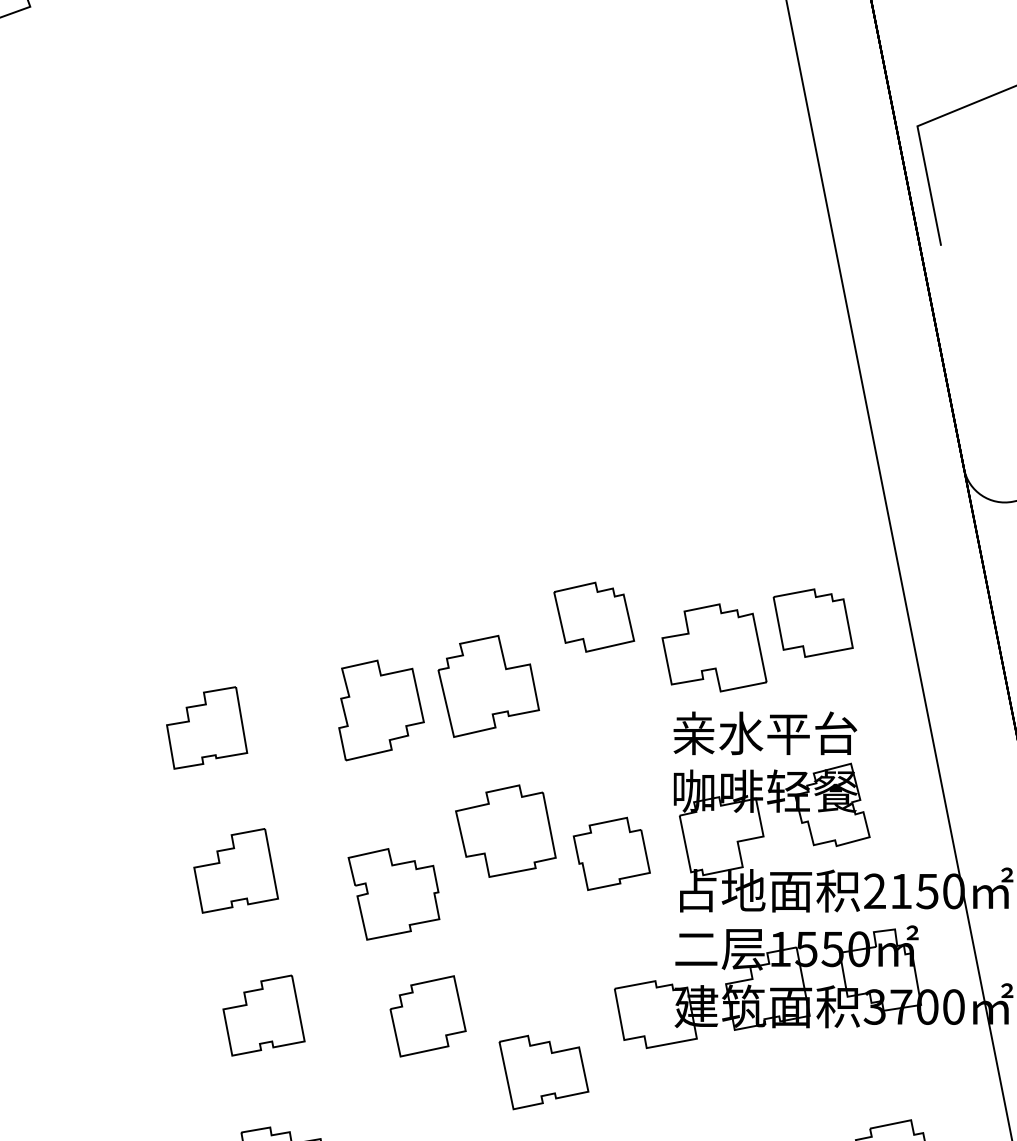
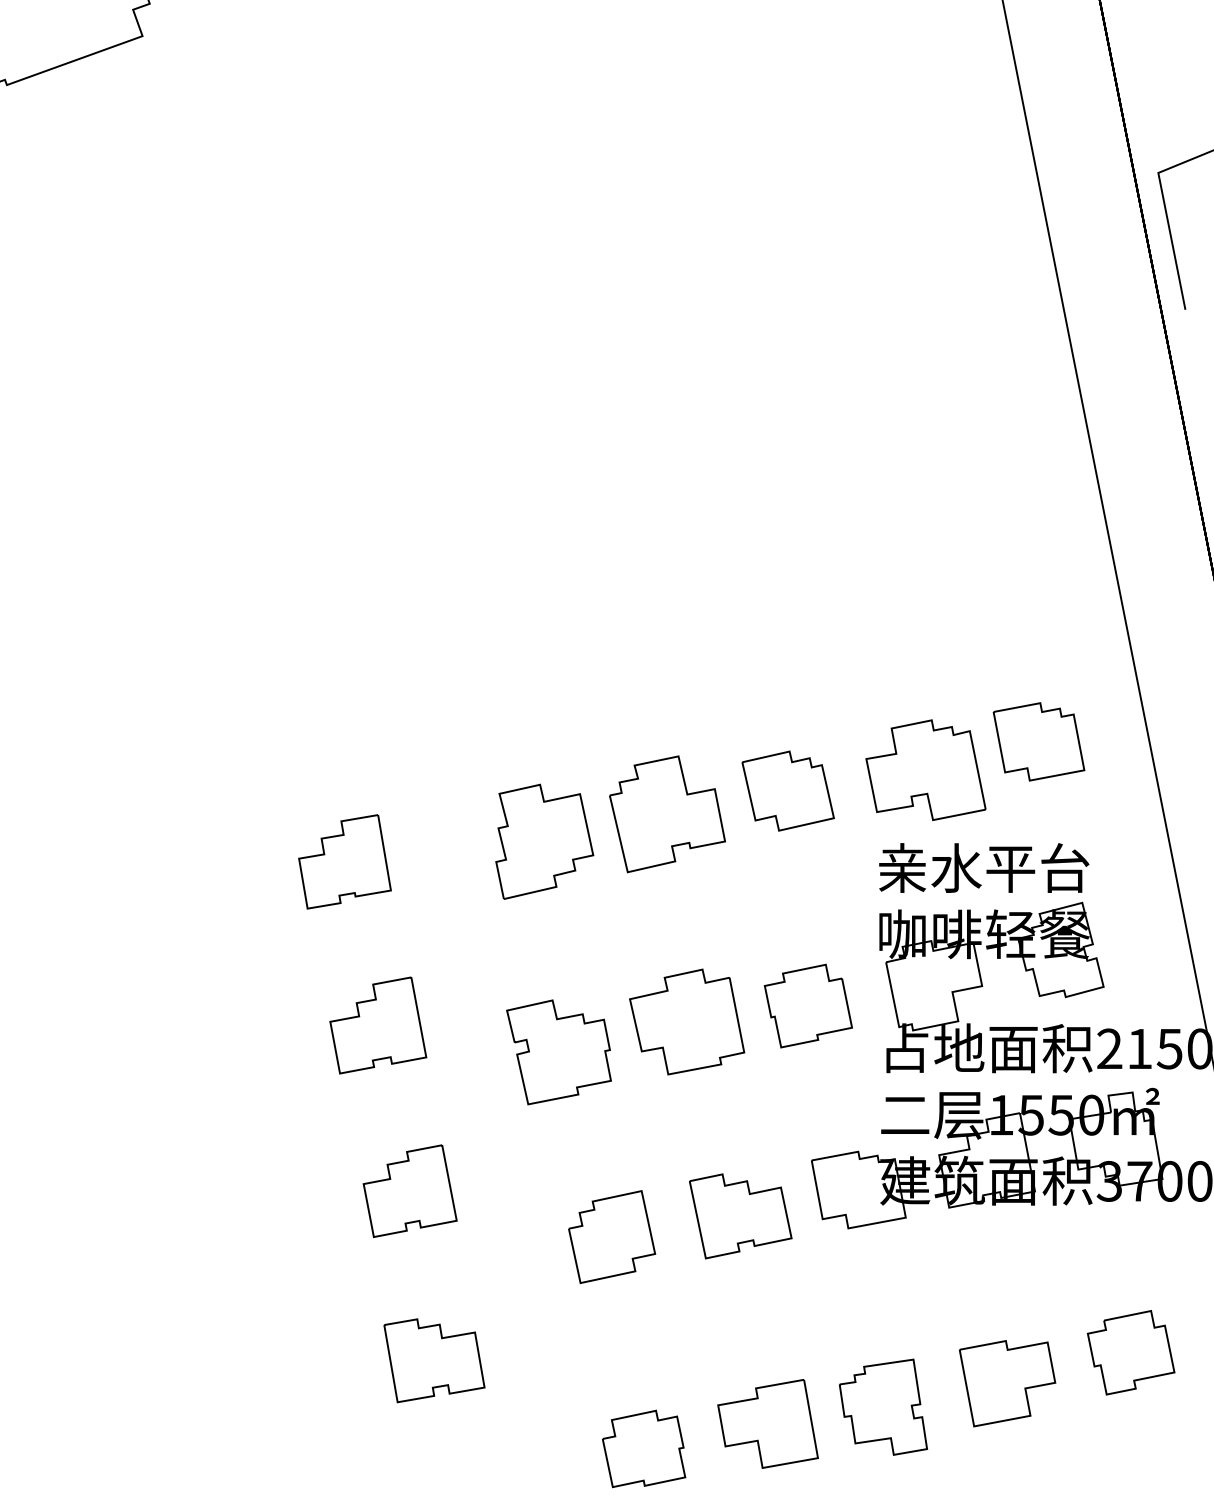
part: (593, 616) -> (787, 790), moved
part: (506, 830) -> (687, 1021), moved
part: (428, 1015) -> (612, 1236), moved
part: (543, 1072) -> (740, 1216), moved

